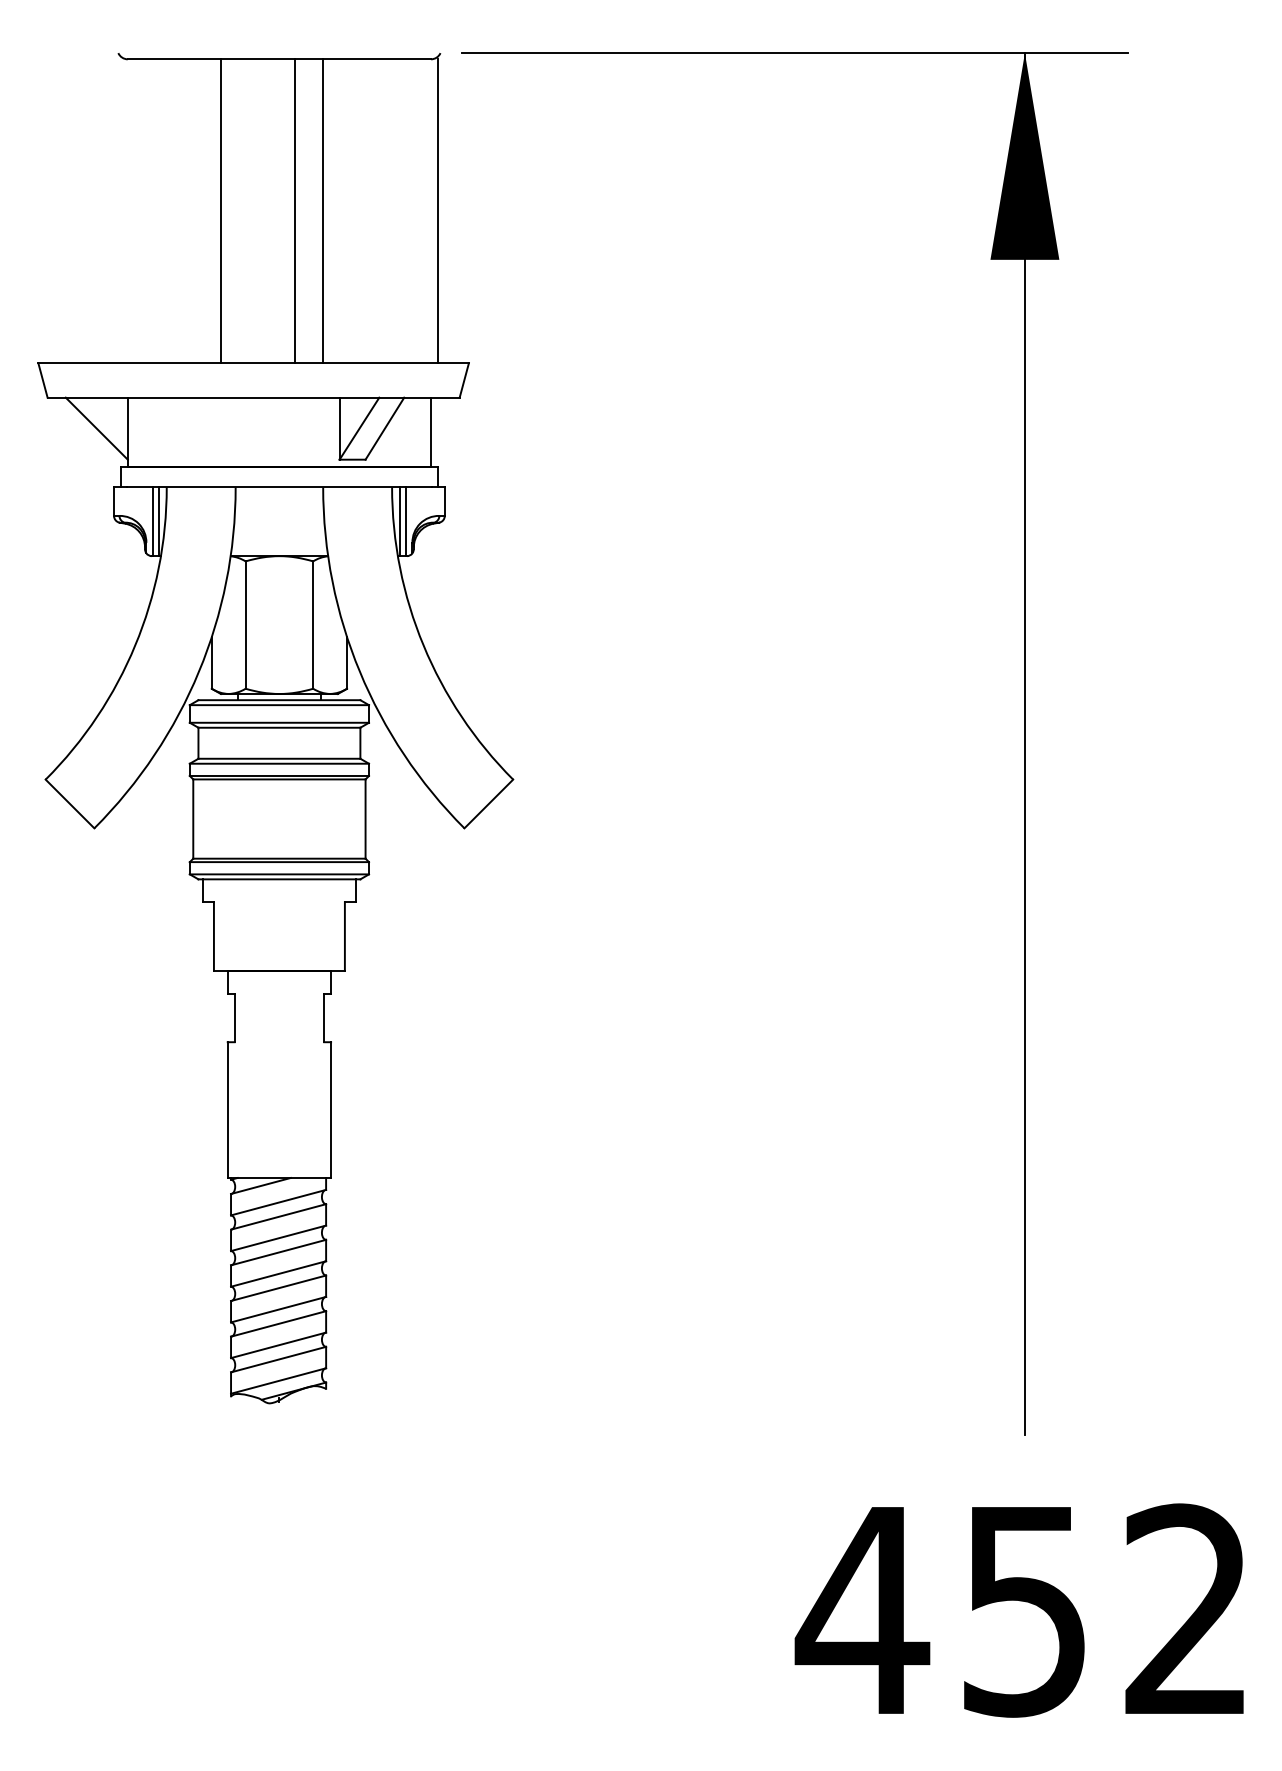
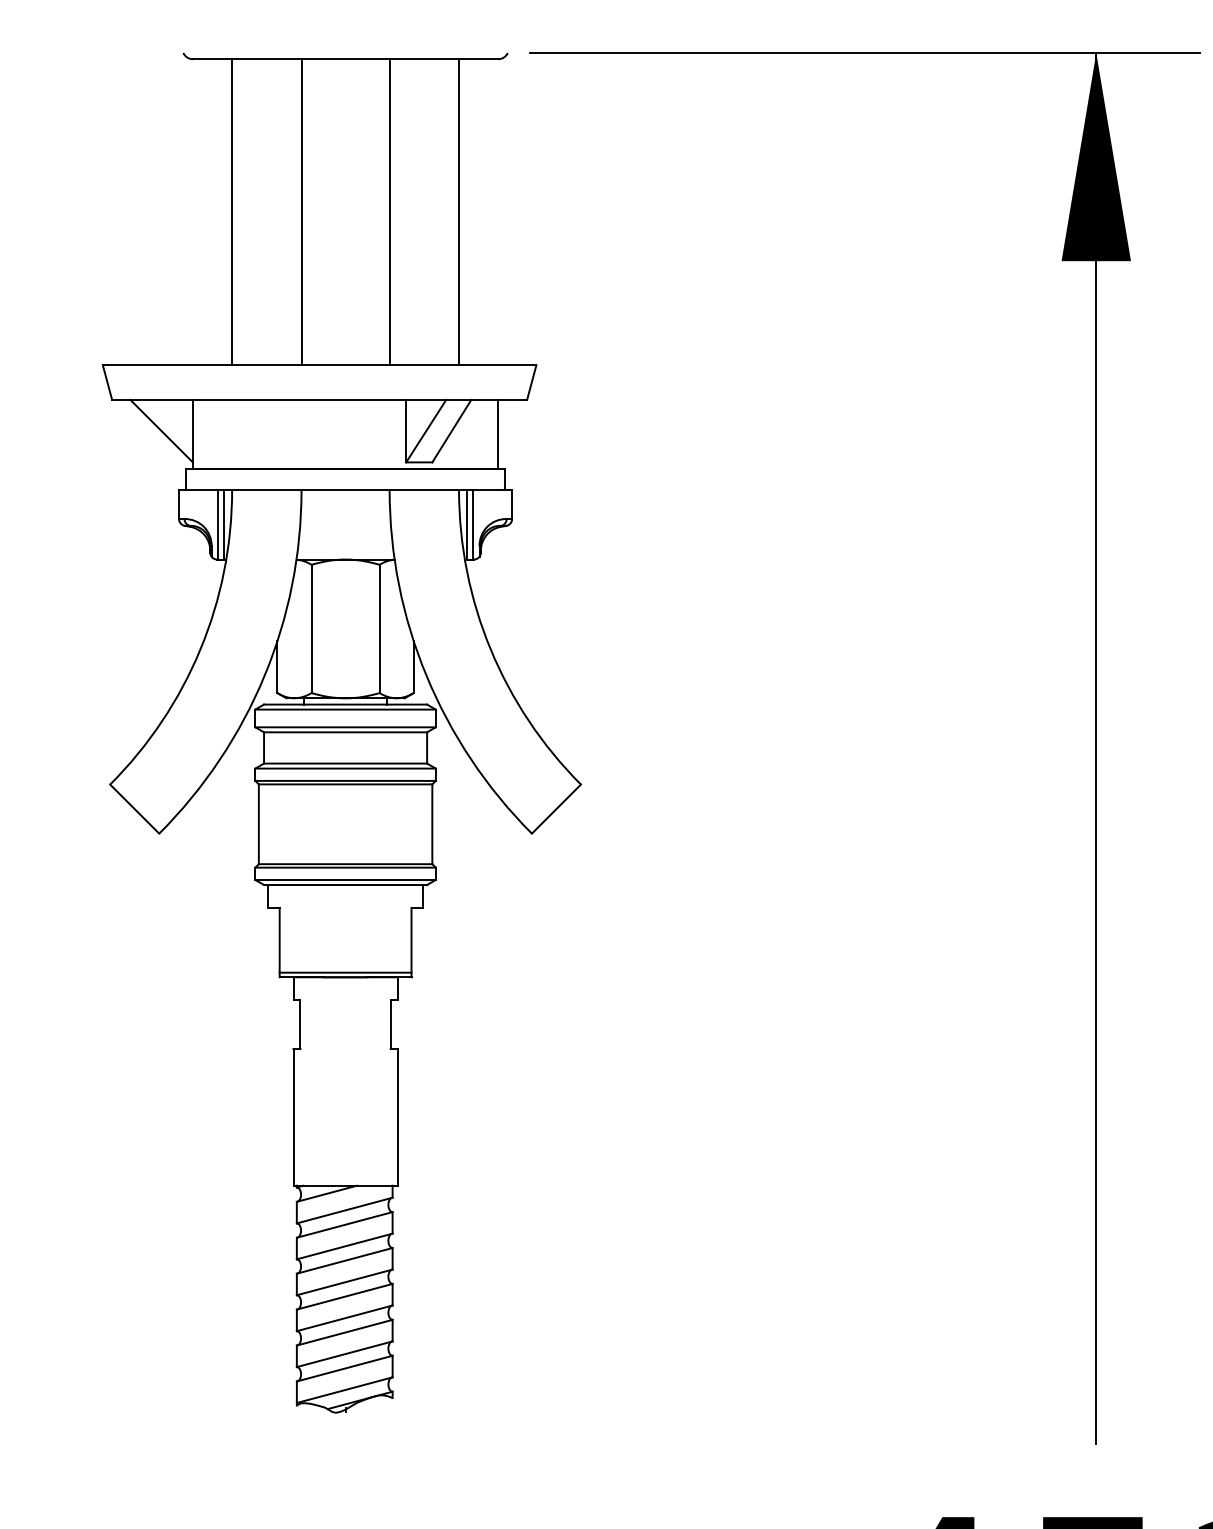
line: (220, 211) -> (231, 212), moved
line: (294, 211) -> (301, 212), moved
line: (438, 211) -> (459, 212), moved
line: (278, 966) -> (344, 972), added

